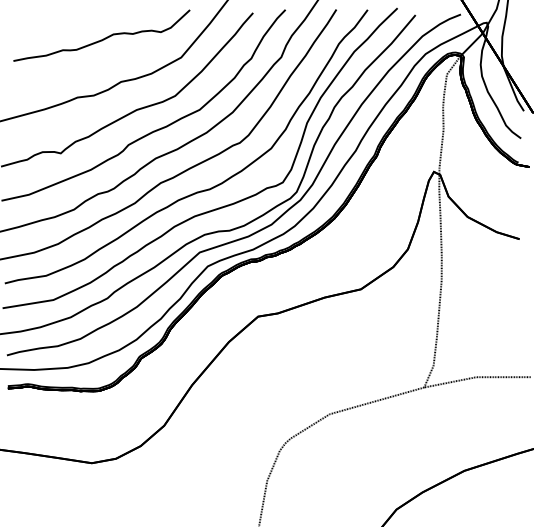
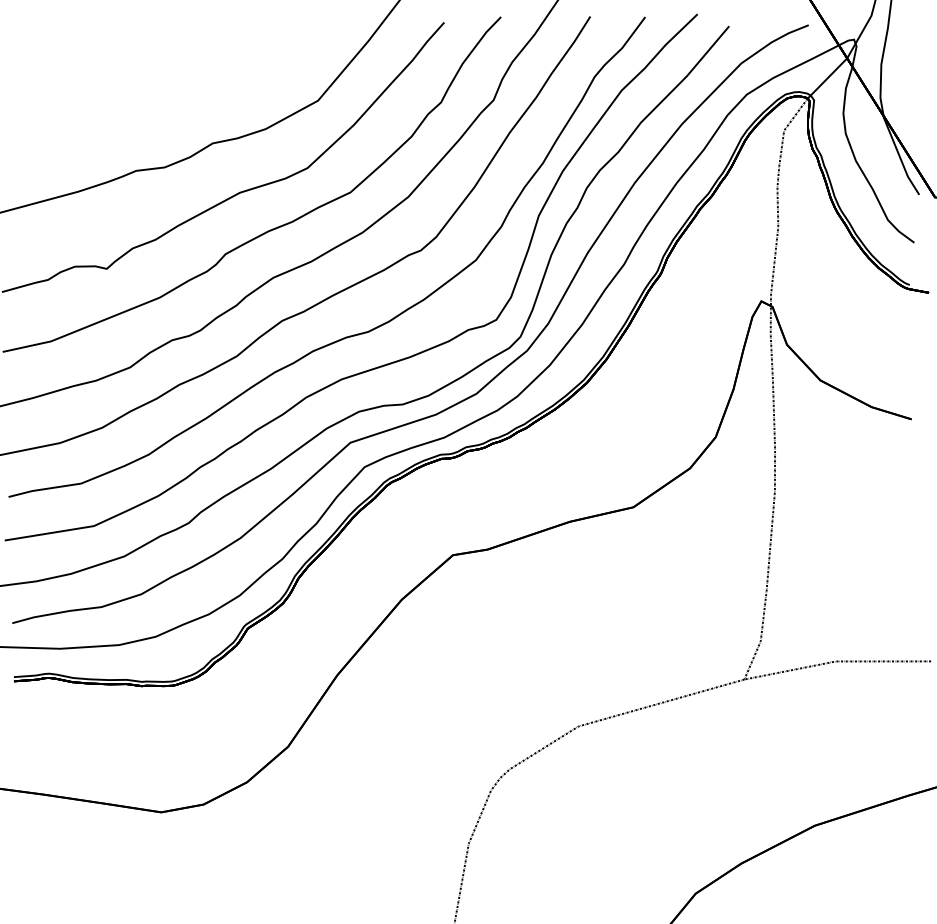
curve: (103, 38) -> (181, 67), removed

